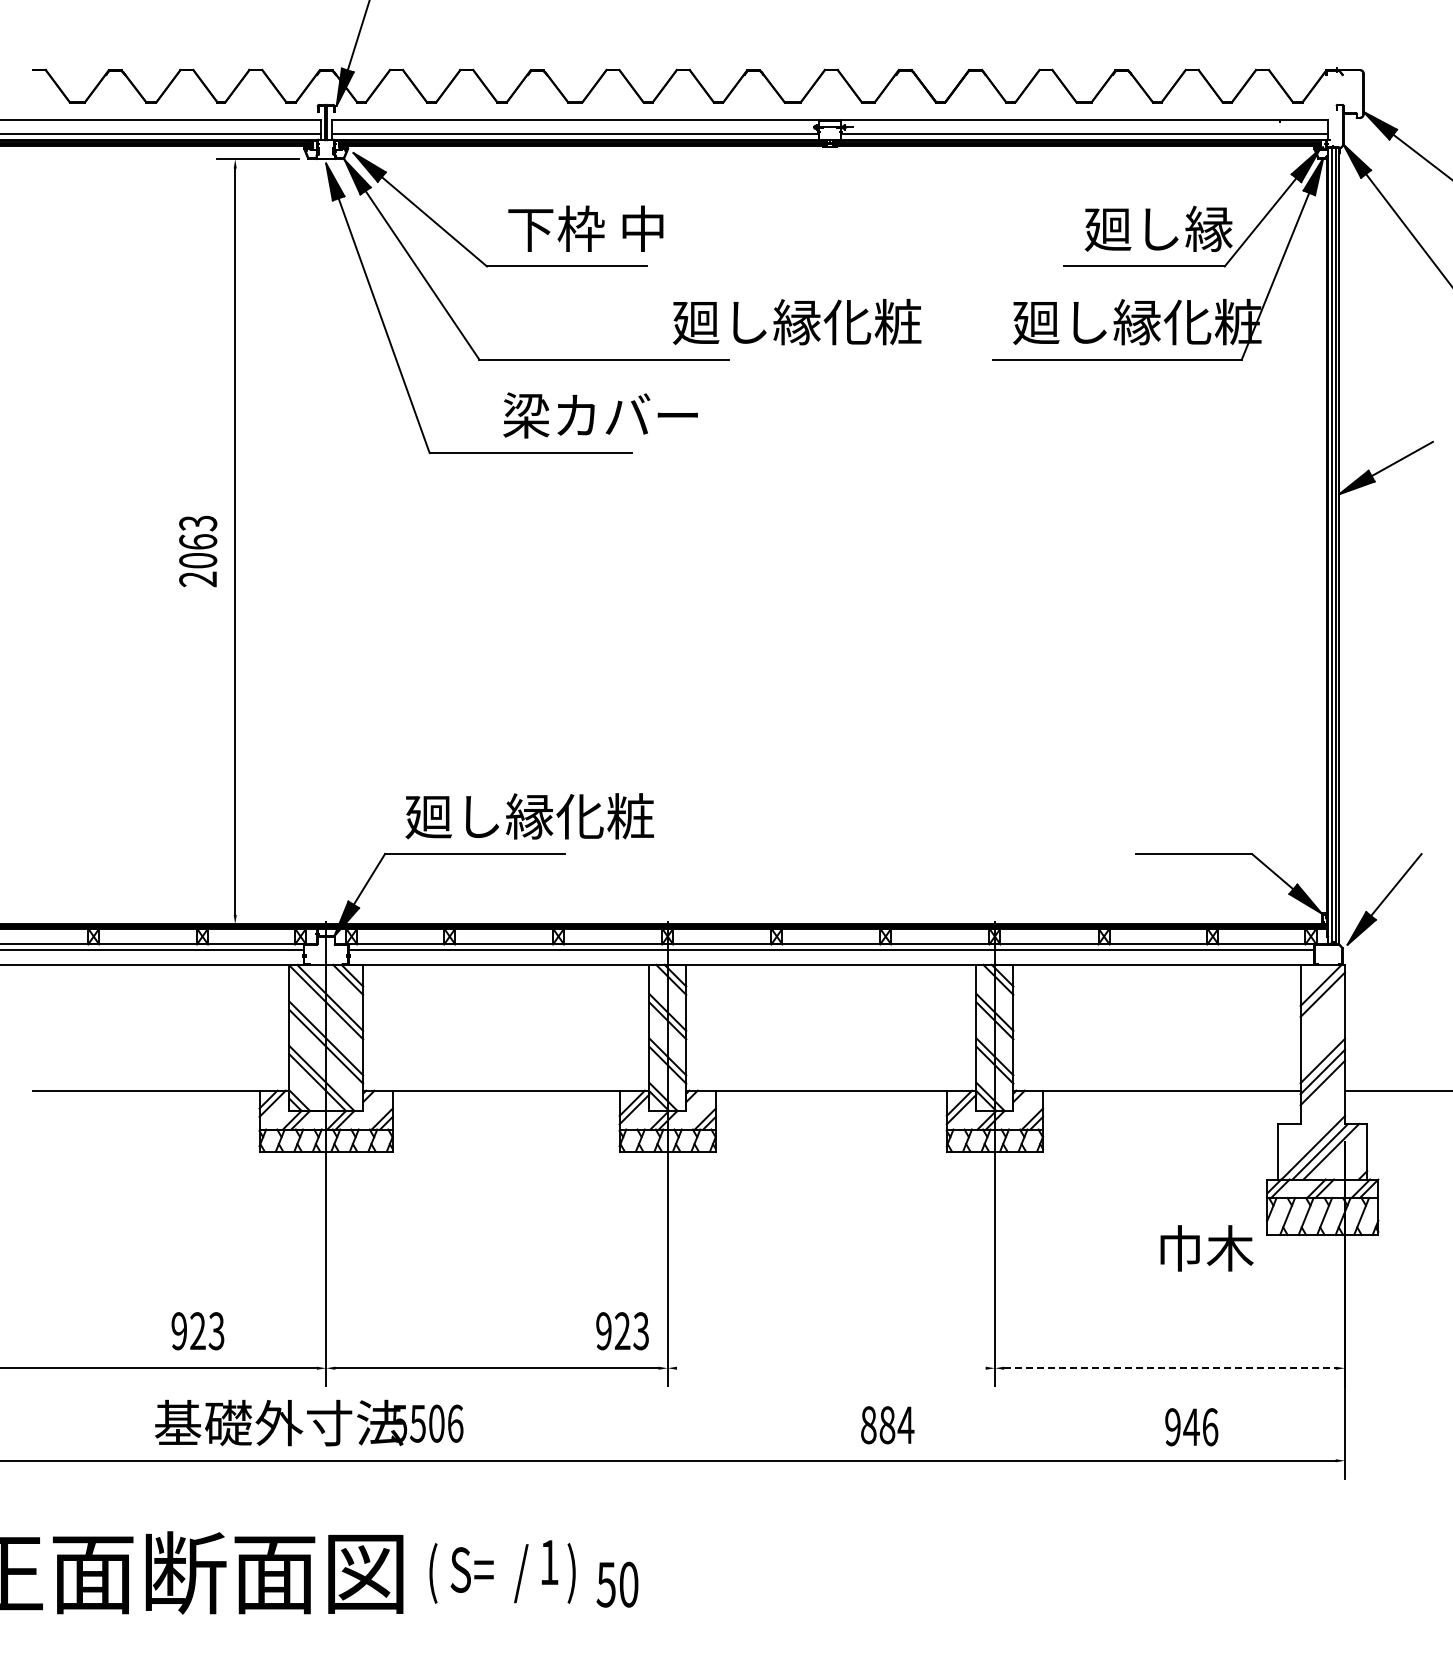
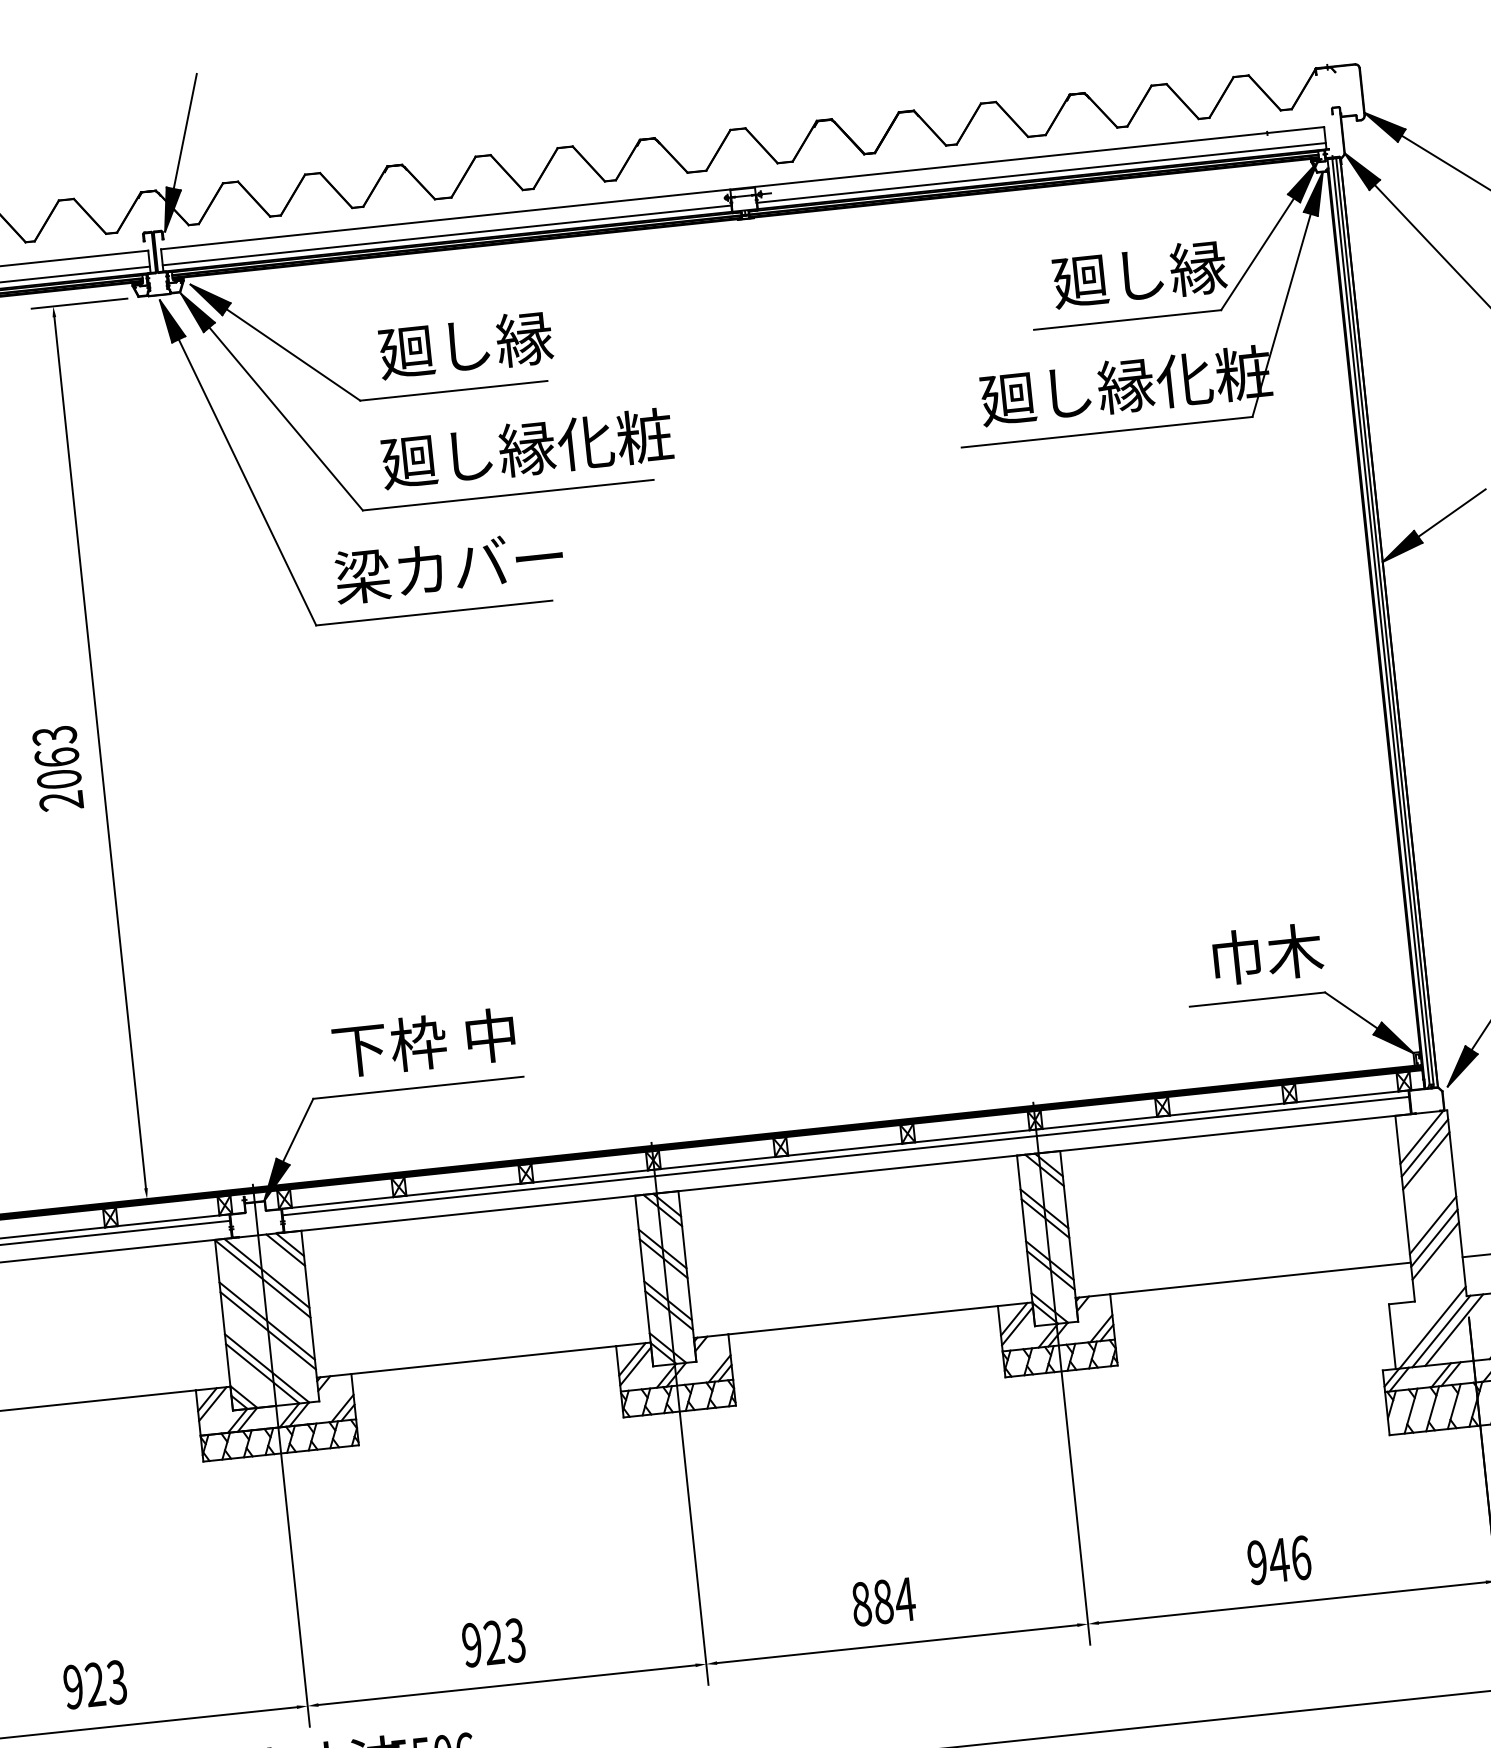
text: (585, 228) -> (470, 344), 下枠 中 -> 廻し縁
text: (796, 321) -> (526, 448), moved
text: (600, 415) -> (449, 567), moved
text: (529, 816) -> (477, 1037), 廻し縁化粧 -> 下枠 中
line: (1322, 1005) -> (1425, 1160), added
text: (1206, 1248) -> (1267, 954), moved
text: (197, 1331) -> (94, 1685), moved
text: (622, 1331) -> (493, 1643), moved
line: (831, 1368) -> (897, 1644), added
line: (1169, 1368) -> (1291, 1602), dashed -> solid
text: (887, 1425) -> (883, 1602), moved
text: (1191, 1427) -> (1279, 1560), moved

